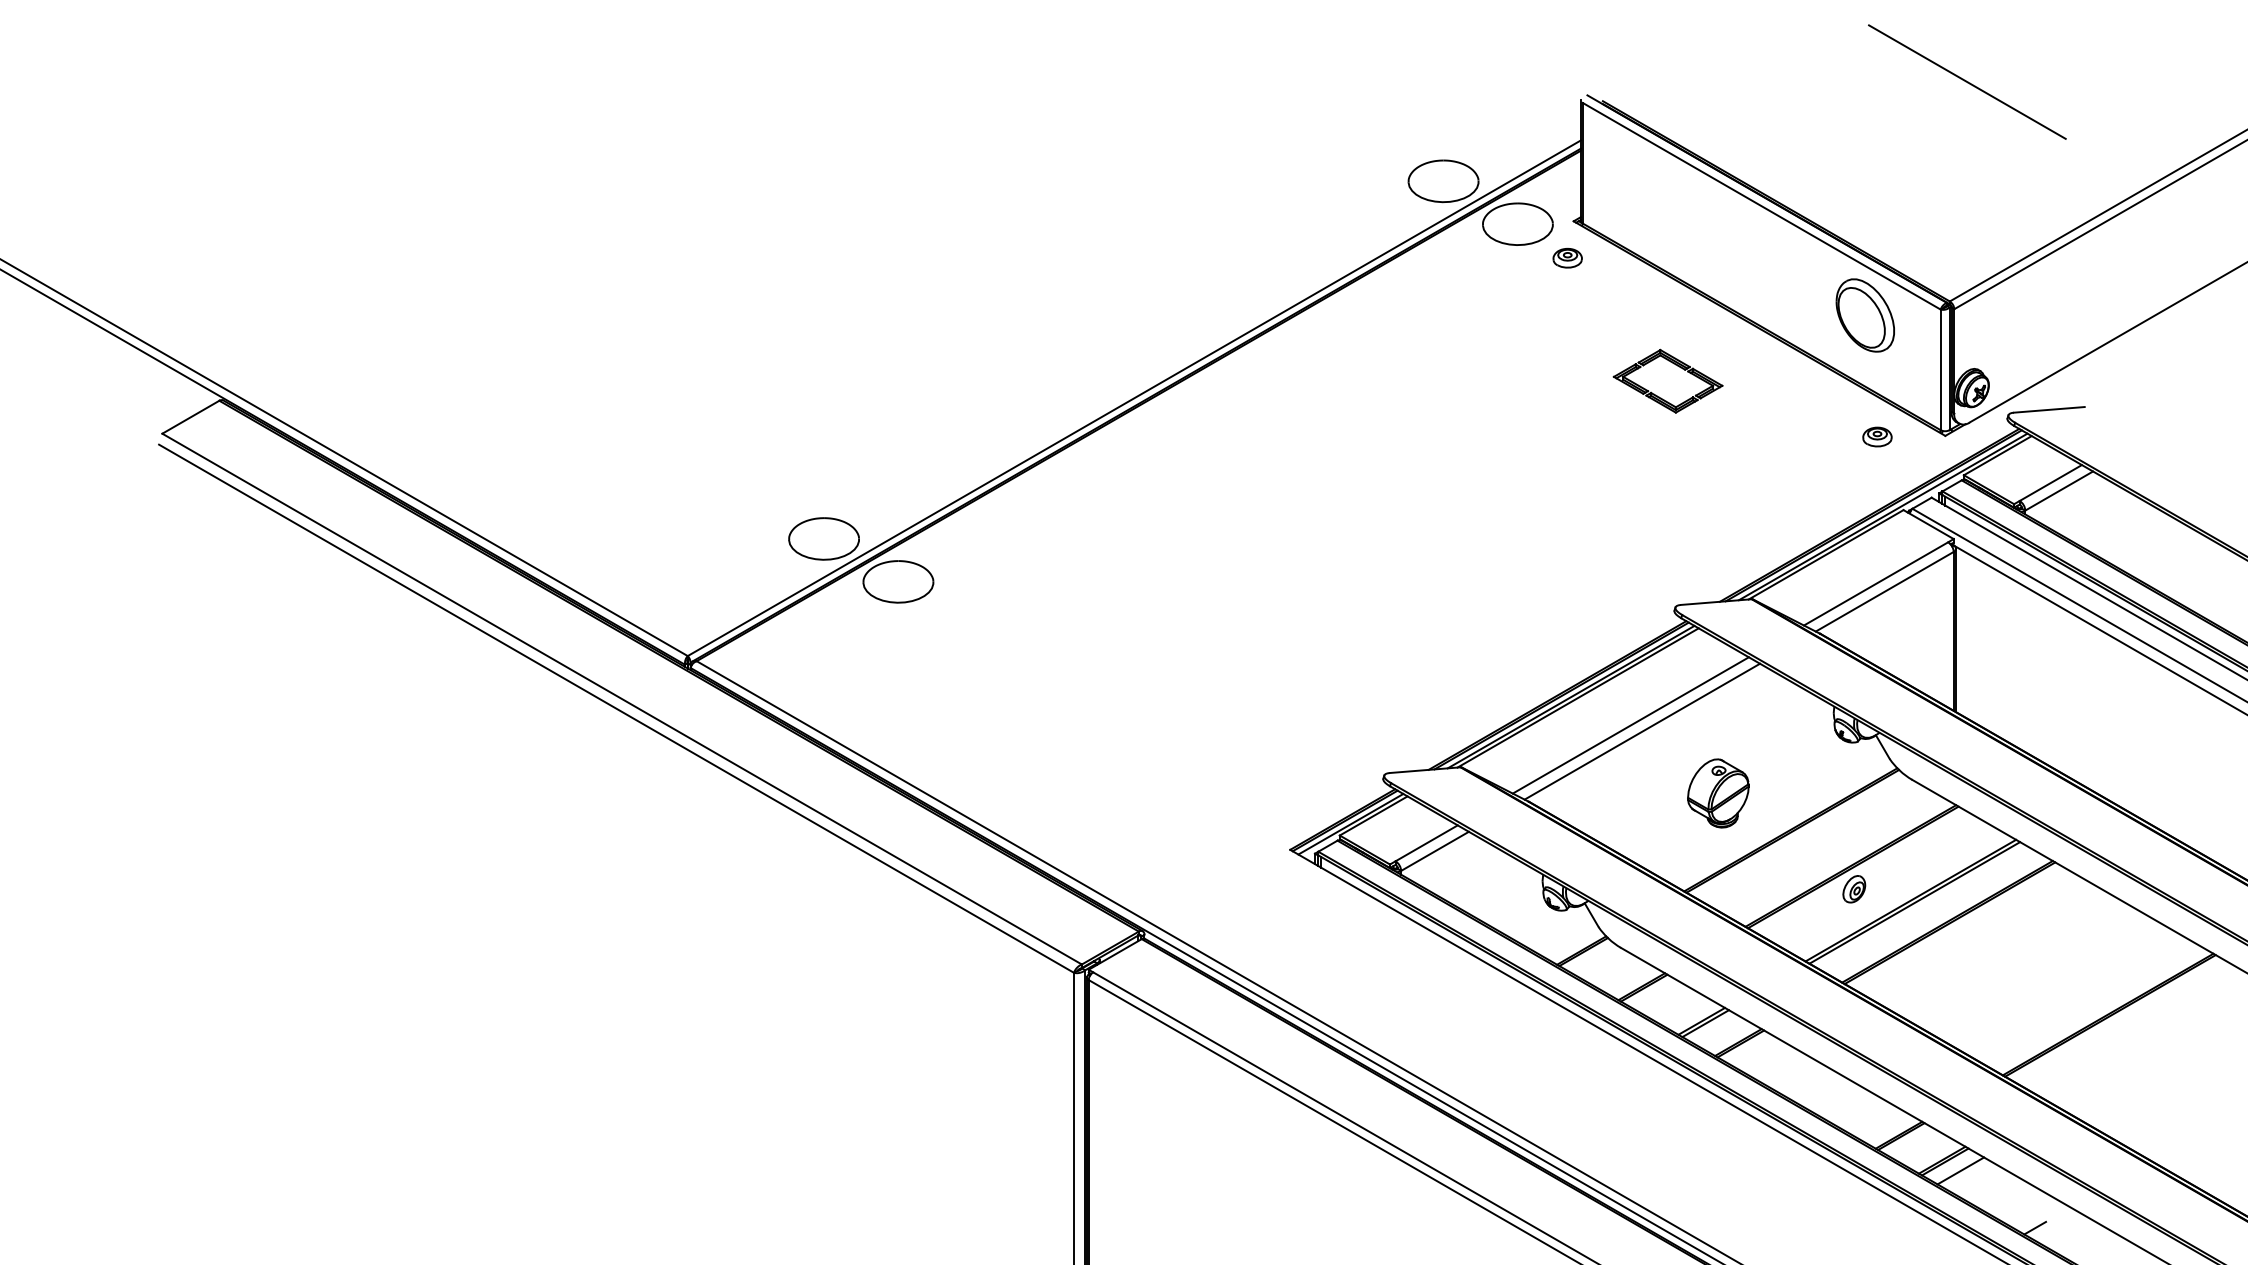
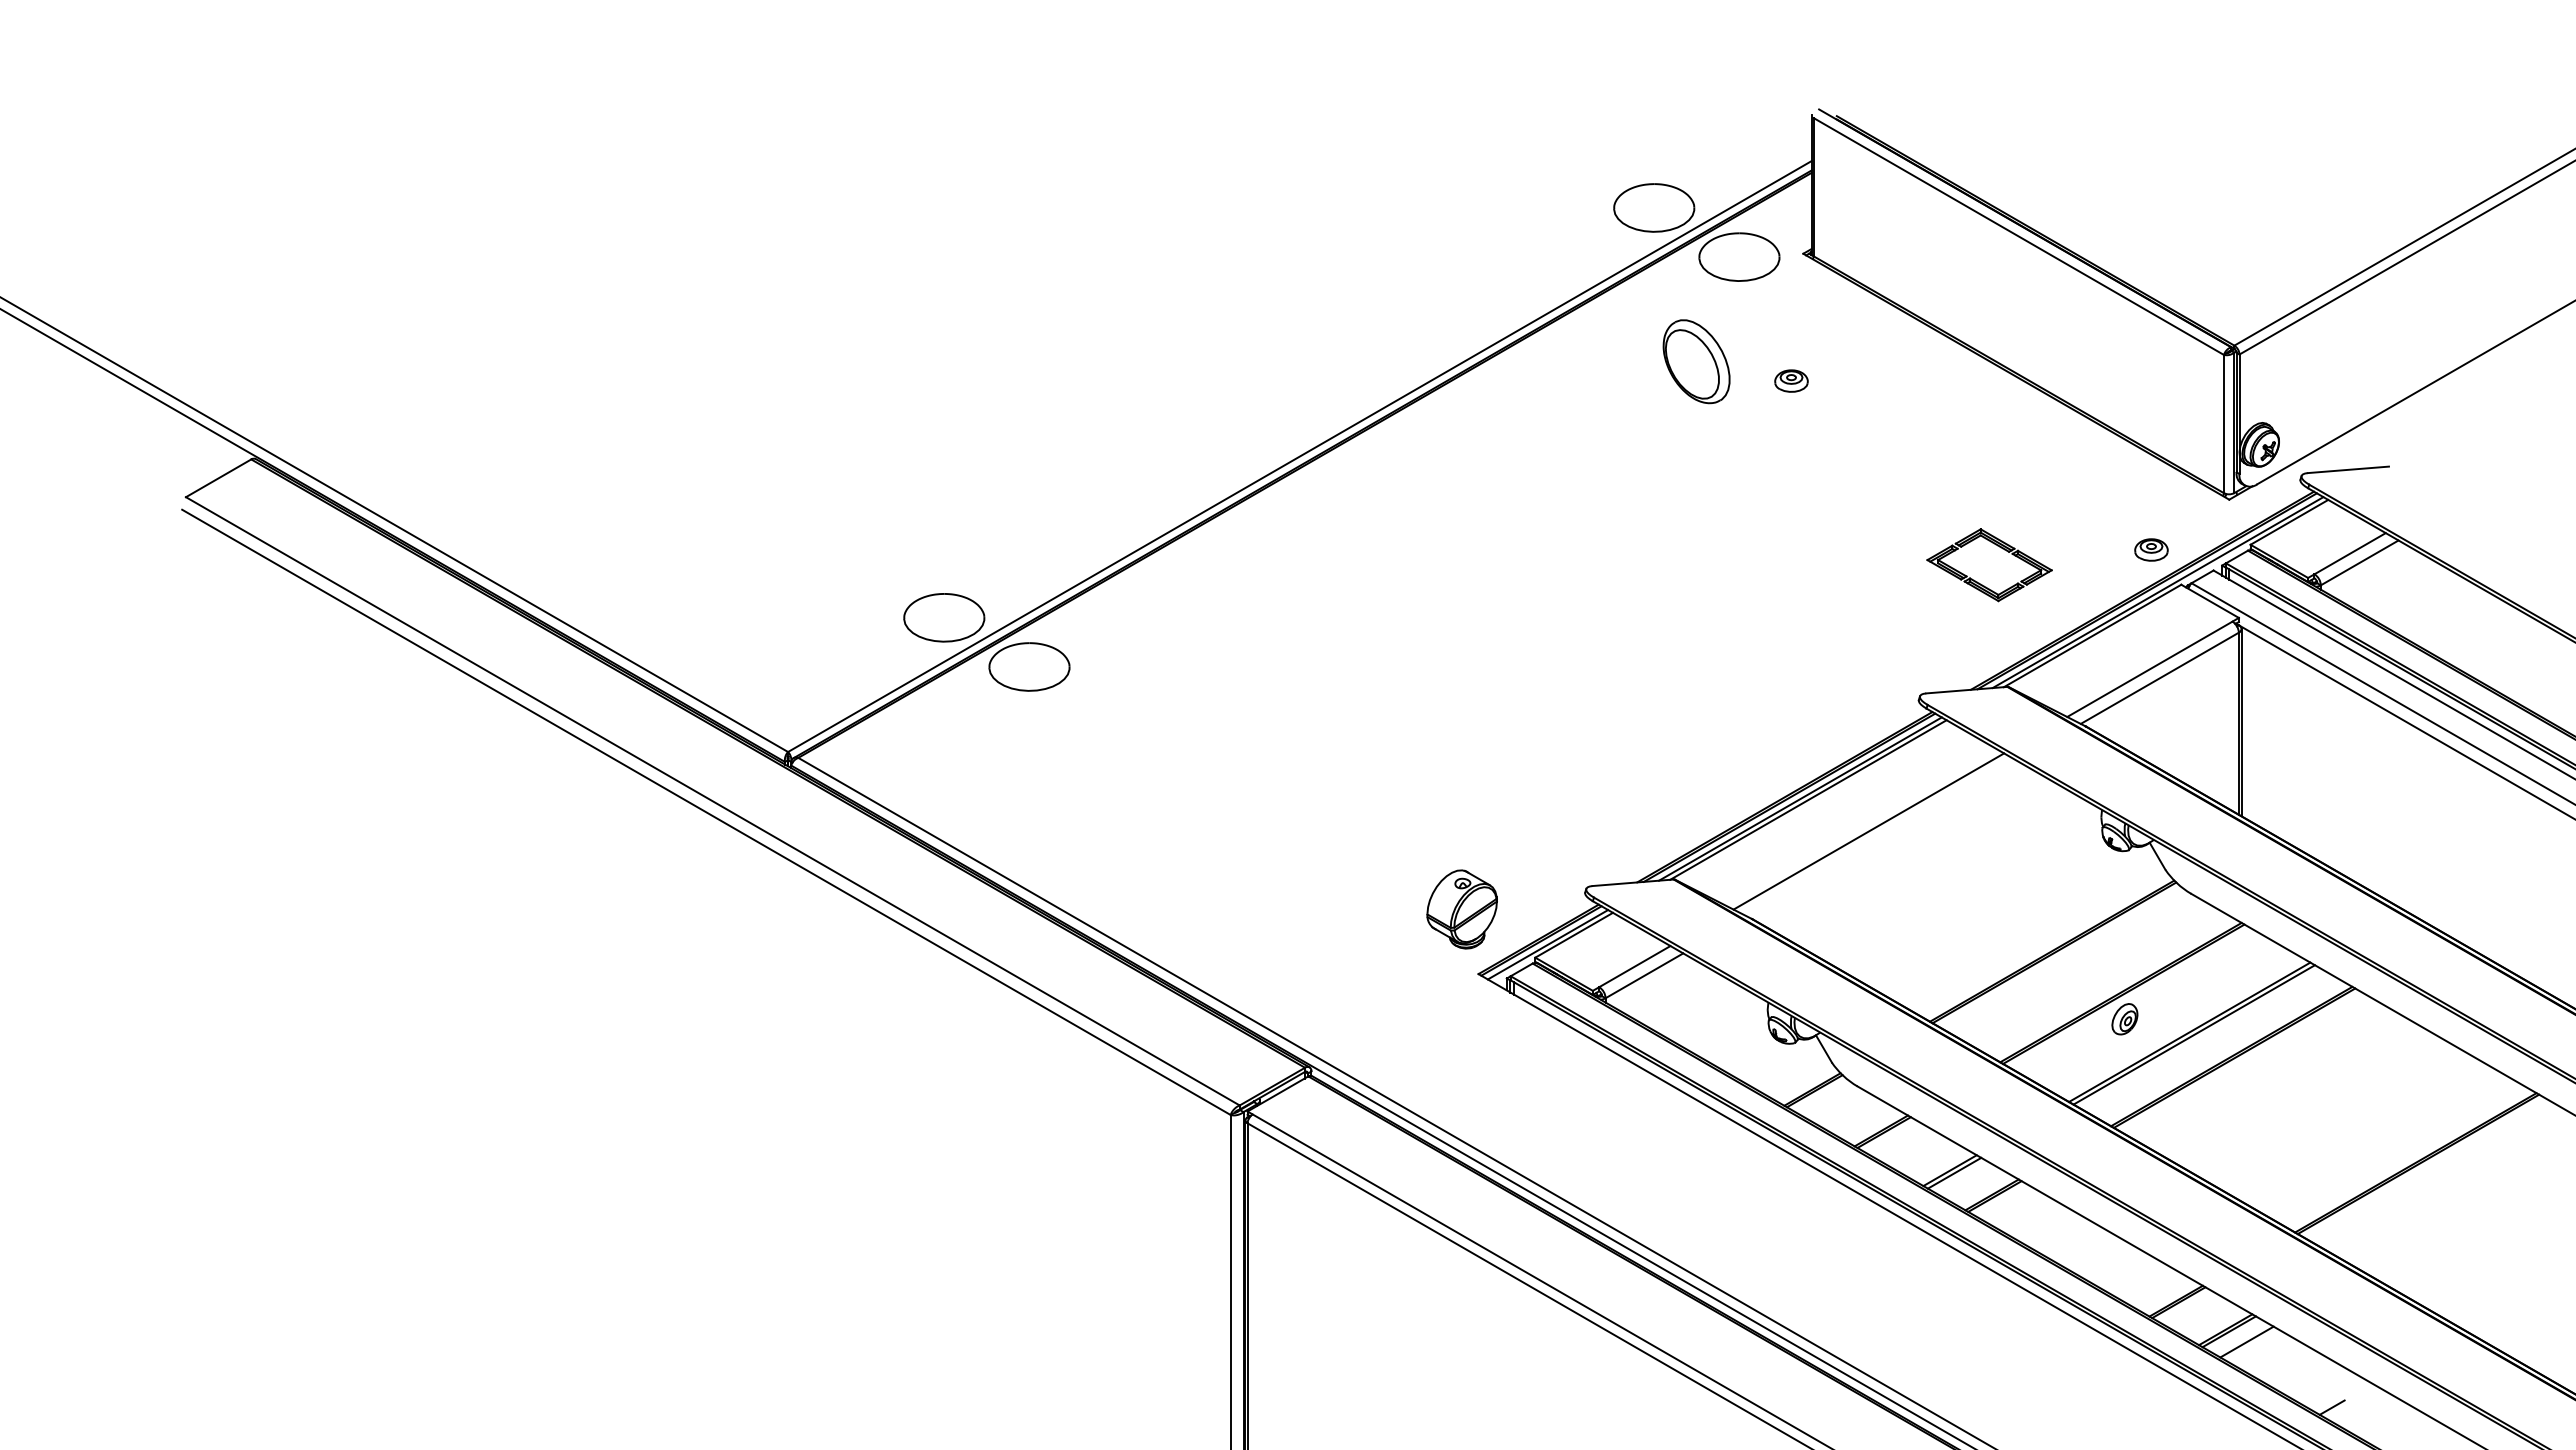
line: (1967, 82) -> (2254, 94), removed
part: (1567, 257) -> (1791, 380), moved
part: (1865, 315) -> (1696, 361), moved
part: (1668, 381) -> (1989, 565), moved
part: (1877, 436) -> (2151, 549), moved
line: (1641, 731) -> (1881, 838), removed
part: (1717, 793) -> (1461, 909), moved

